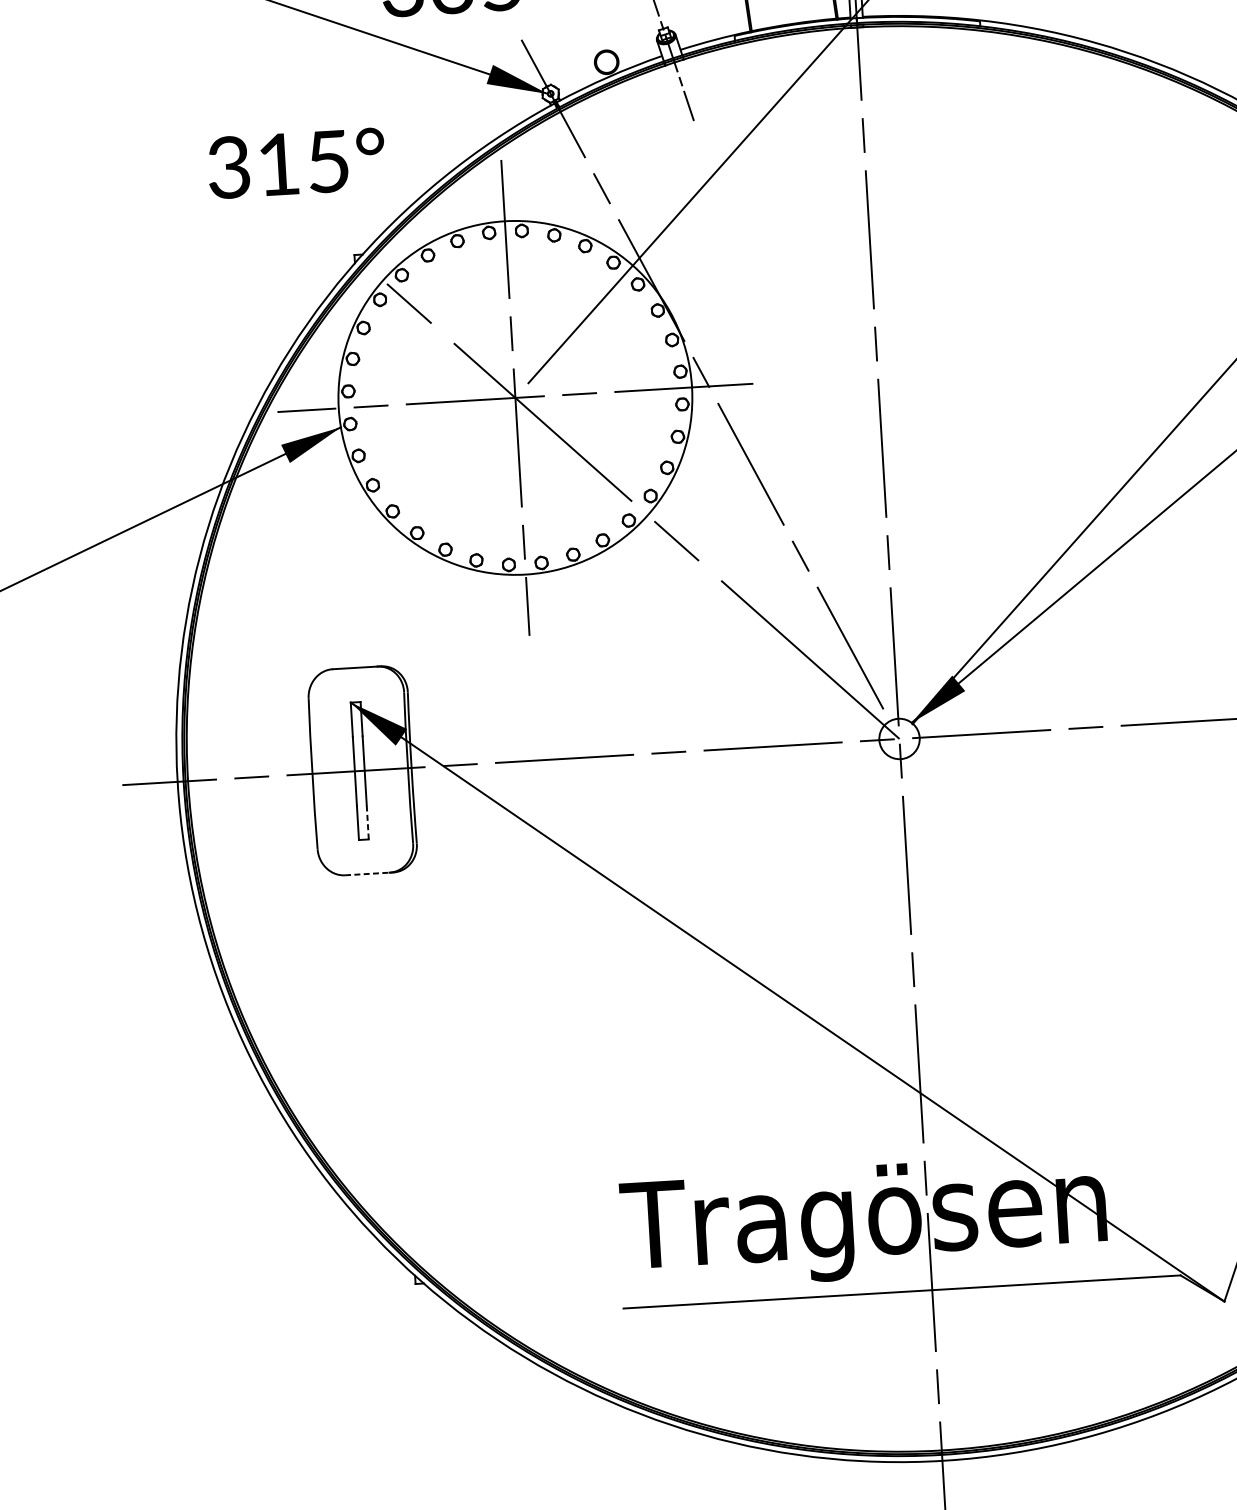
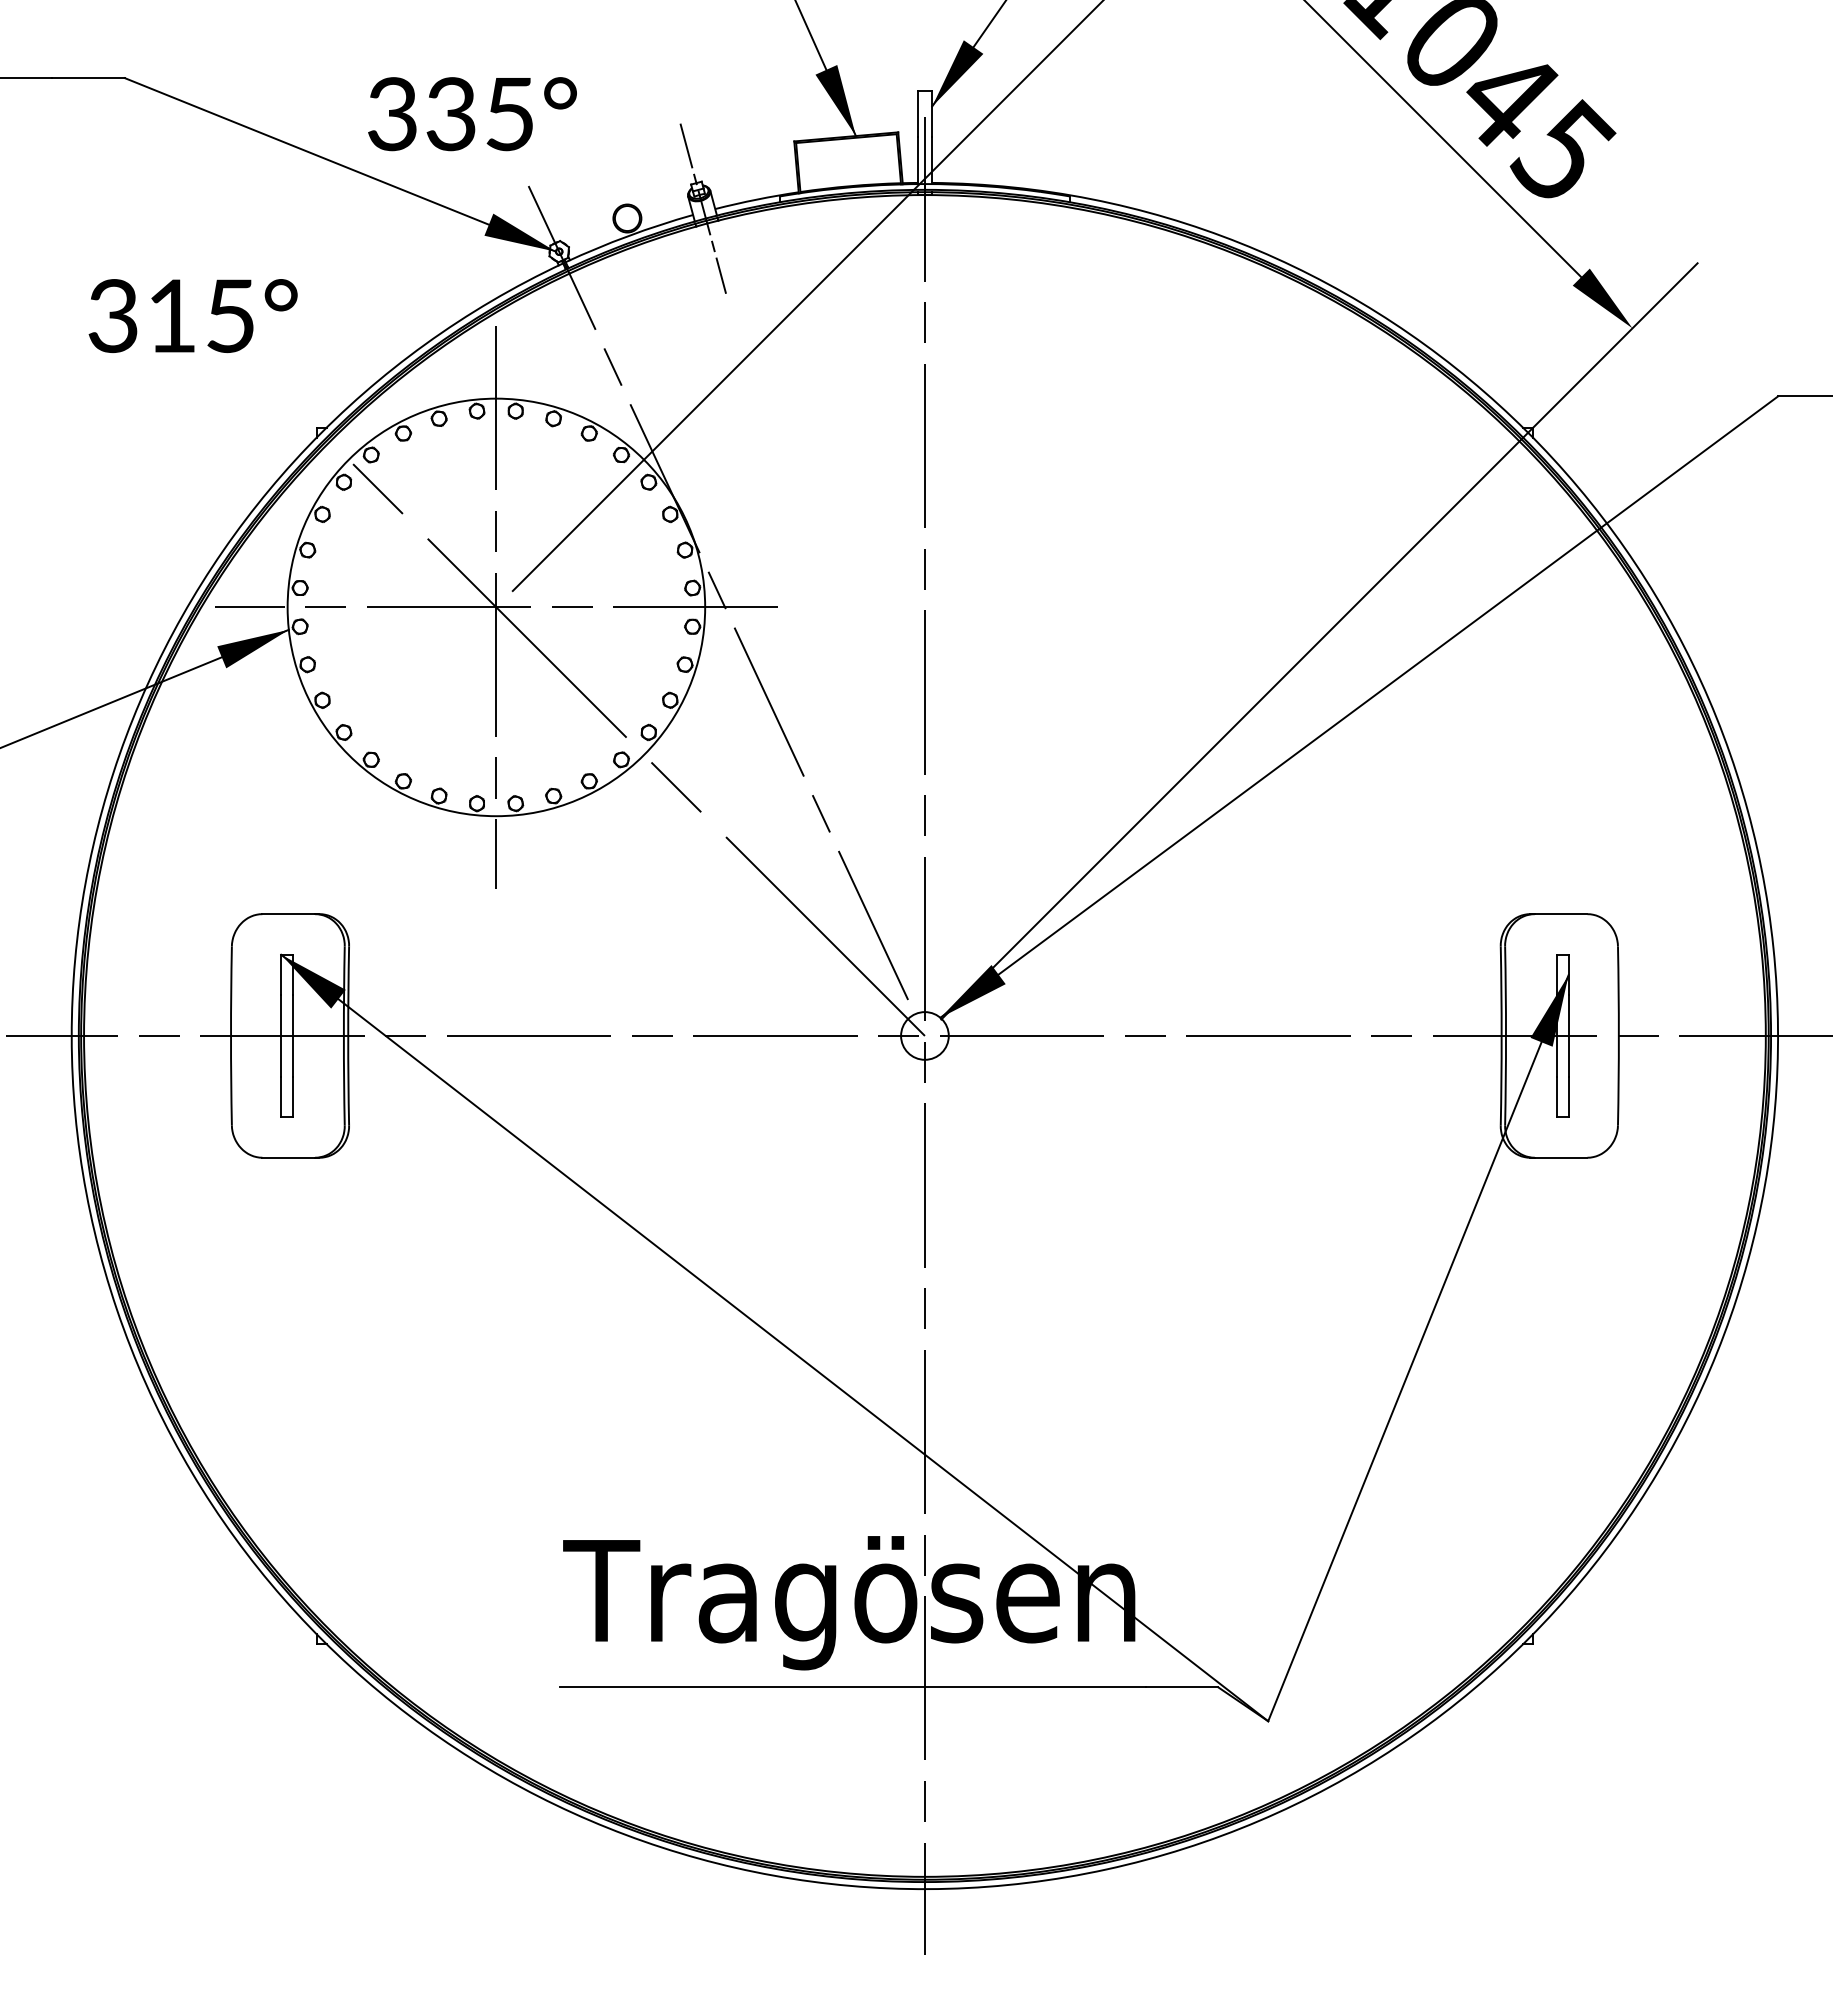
text: (296, 163) -> (192, 315), moved
line: (367, 821) -> (292, 1096), dashed -> solid
line: (367, 873) -> (289, 1157), dashed -> solid

